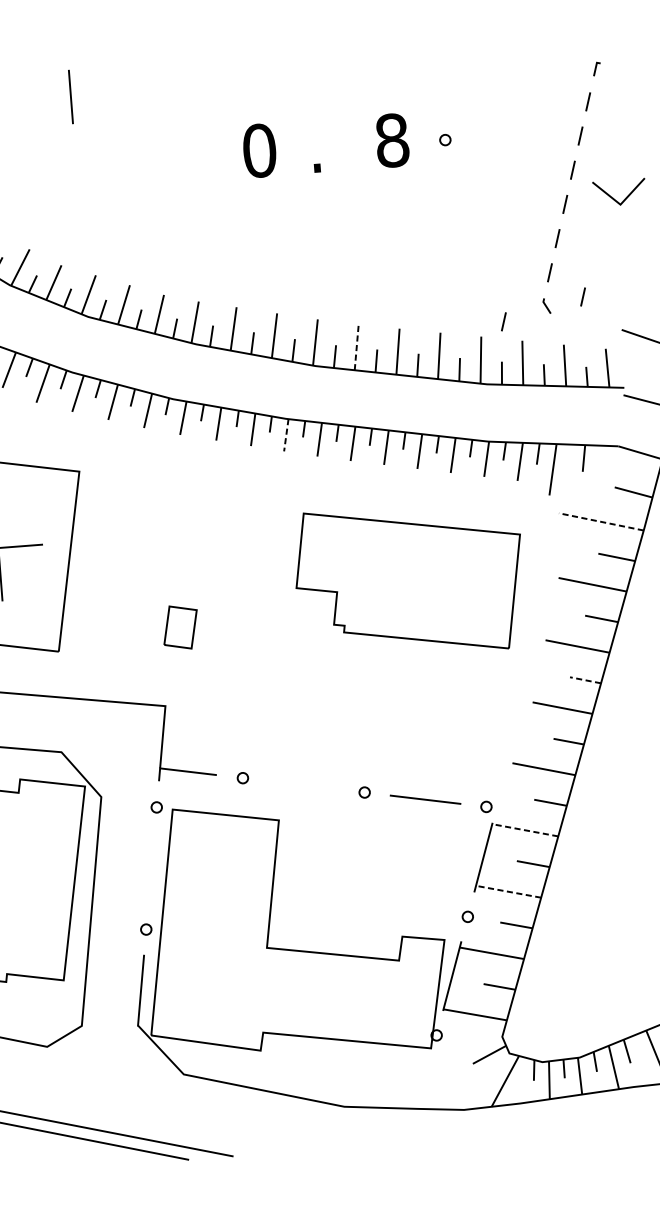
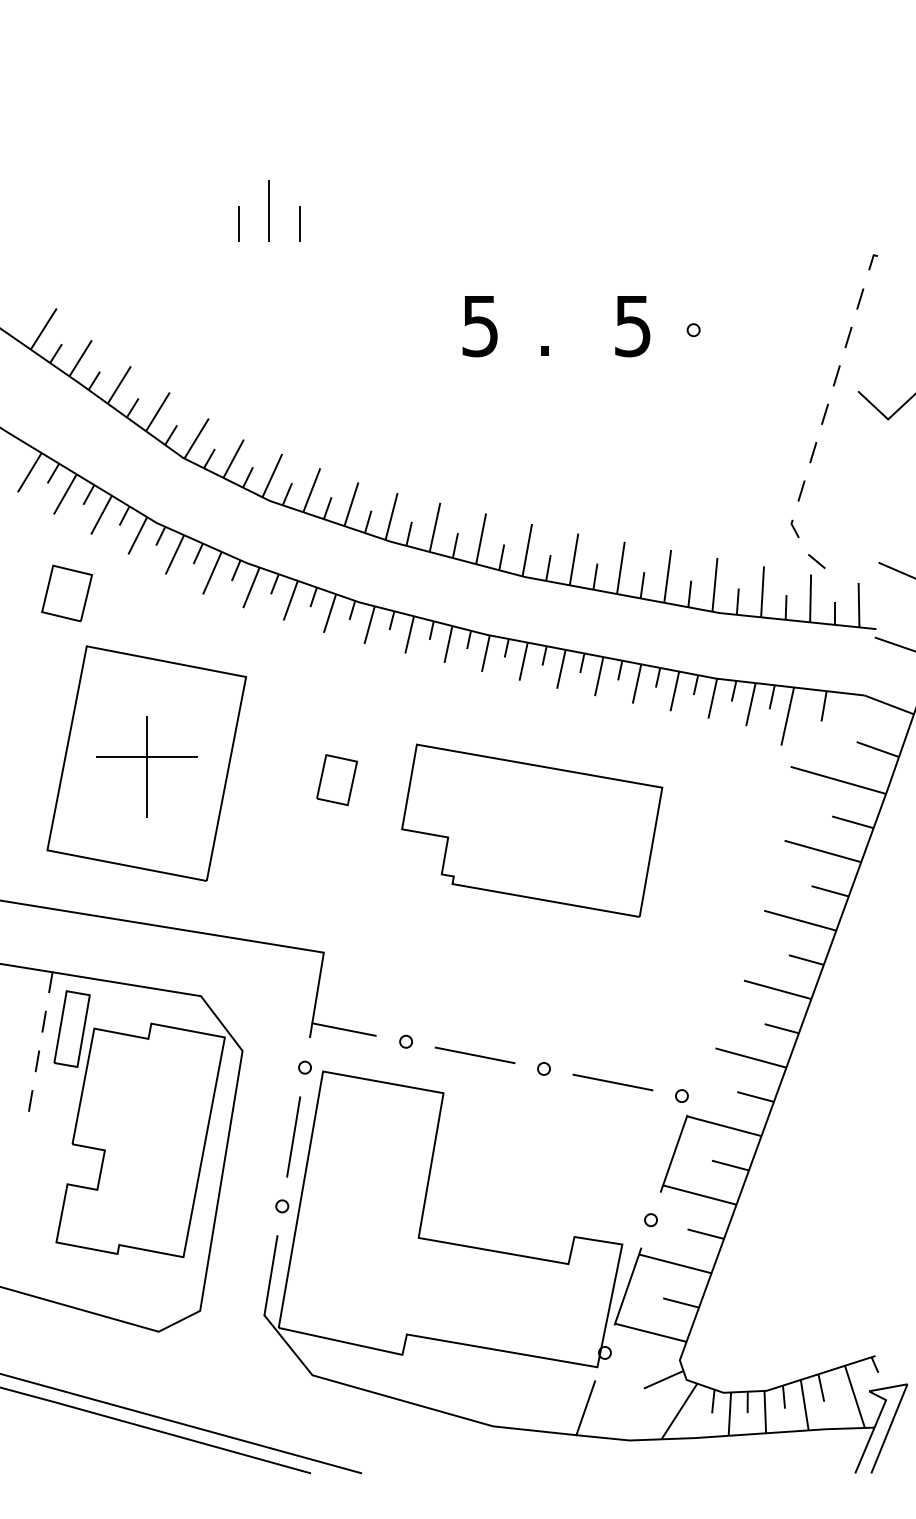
line: (95, 74) -> (299, 224), added
line: (43, 78) -> (239, 224), added
line: (70, 96) -> (268, 210), moved
text: (391, 140) -> (632, 326), 8 -> 5
text: (259, 151) -> (480, 326), 0 -> 5
line: (583, 296) -> (837, 521), removed
line: (503, 321) -> (744, 542), removed
line: (567, 333) -> (816, 561), added
line: (357, 346) -> (574, 558), dashed -> solid
line: (285, 435) -> (485, 653), dashed -> solid
line: (601, 522) -> (838, 780), dashed -> solid
part: (410, 580) -> (532, 830), moved
part: (180, 627) -> (337, 780), moved
line: (584, 679) -> (805, 959), dashed -> solid
line: (303, 785) -> (474, 1055), added
line: (524, 830) -> (723, 1126), dashed -> solid
line: (151, 868) -> (293, 1136), added
line: (508, 892) -> (699, 1195), dashed -> solid
line: (423, 1085) -> (585, 1408), added

